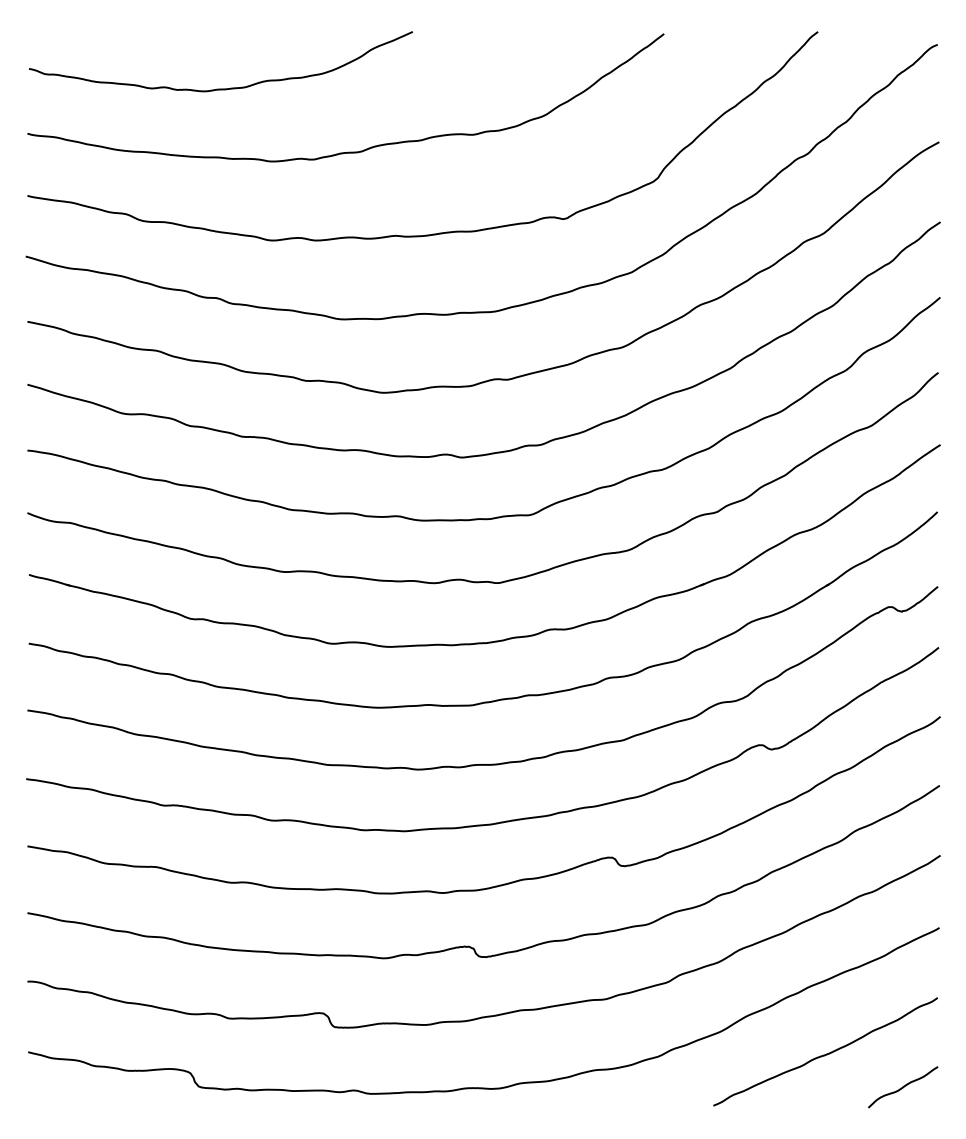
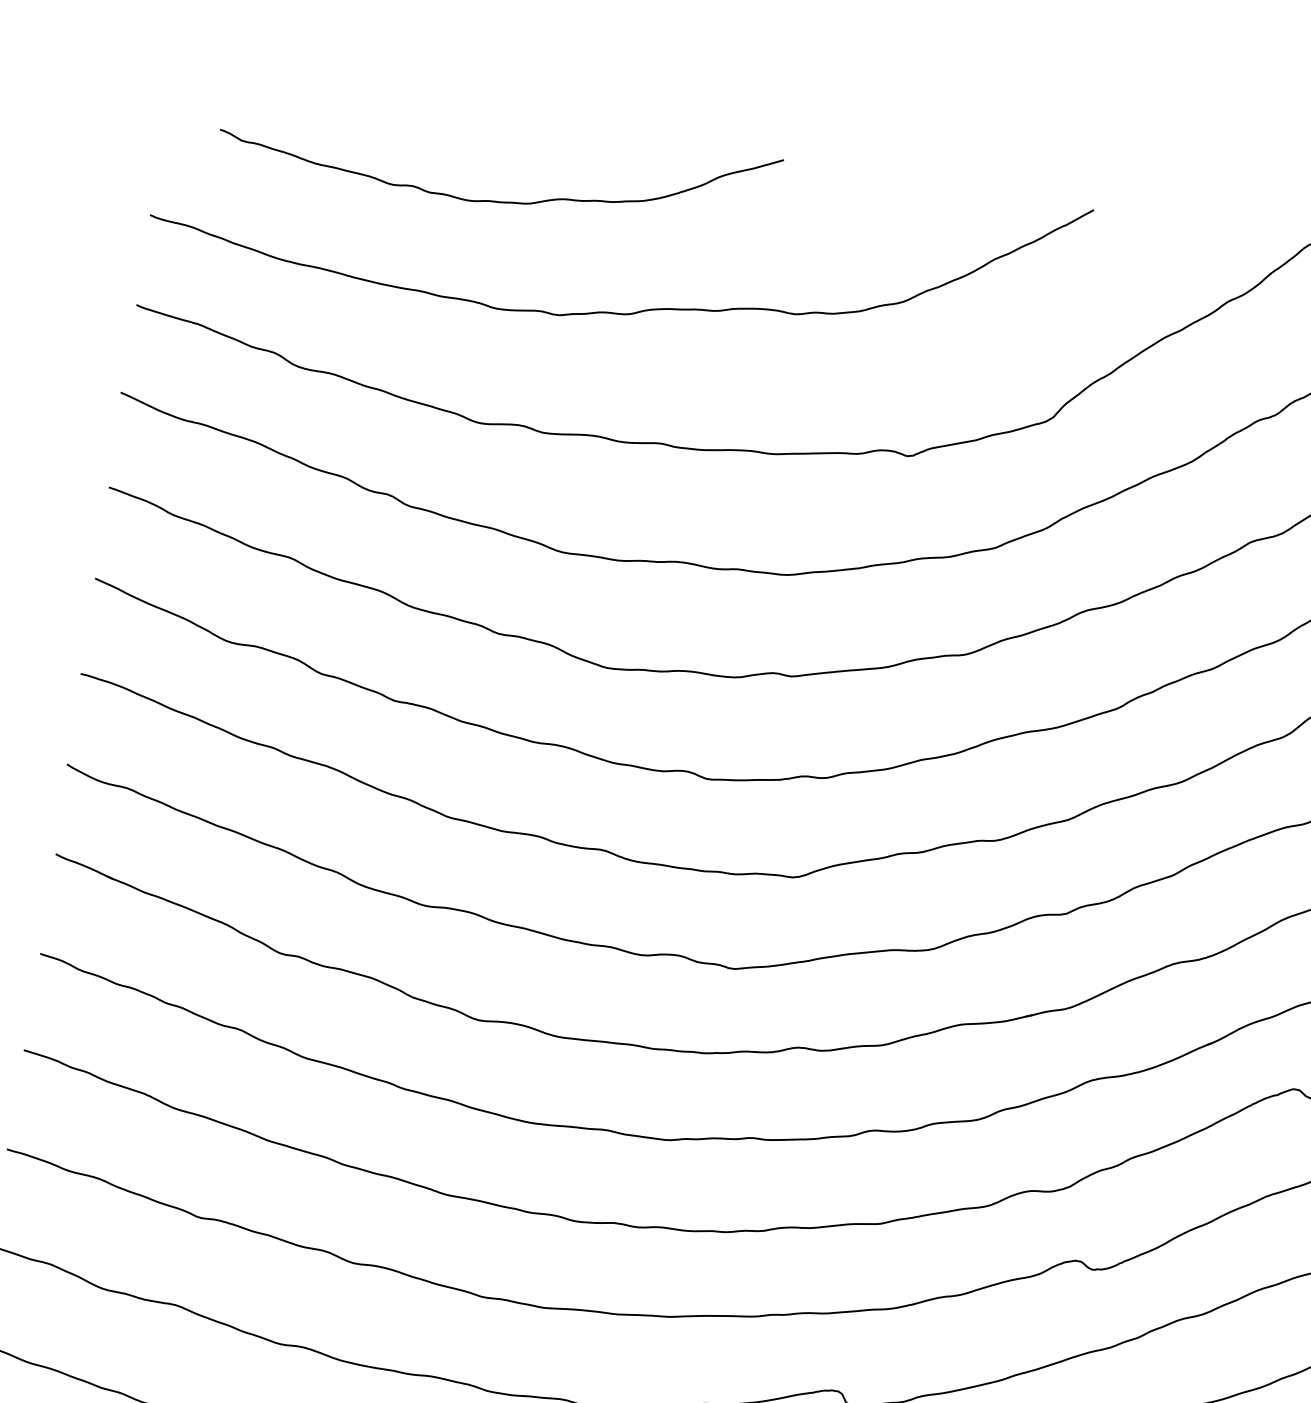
curve: (220, 88) -> (493, 199), moved

